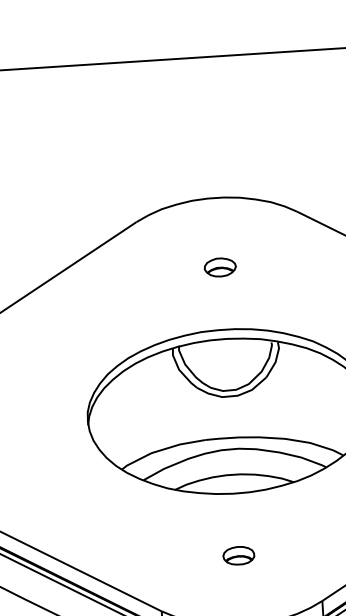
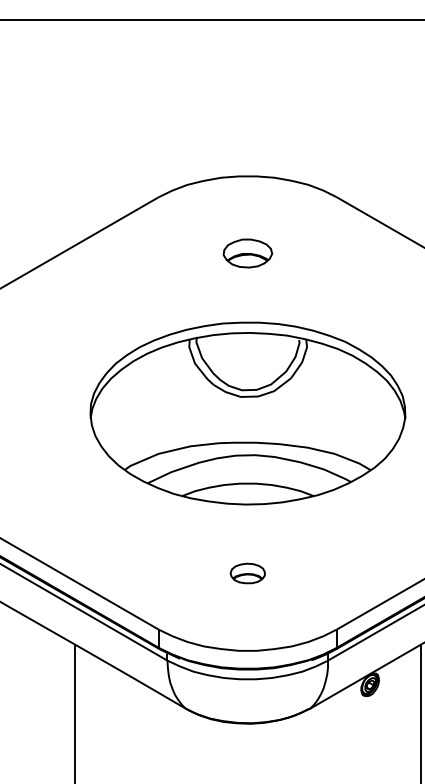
part: (219, 267) -> (247, 253), size x1.4

